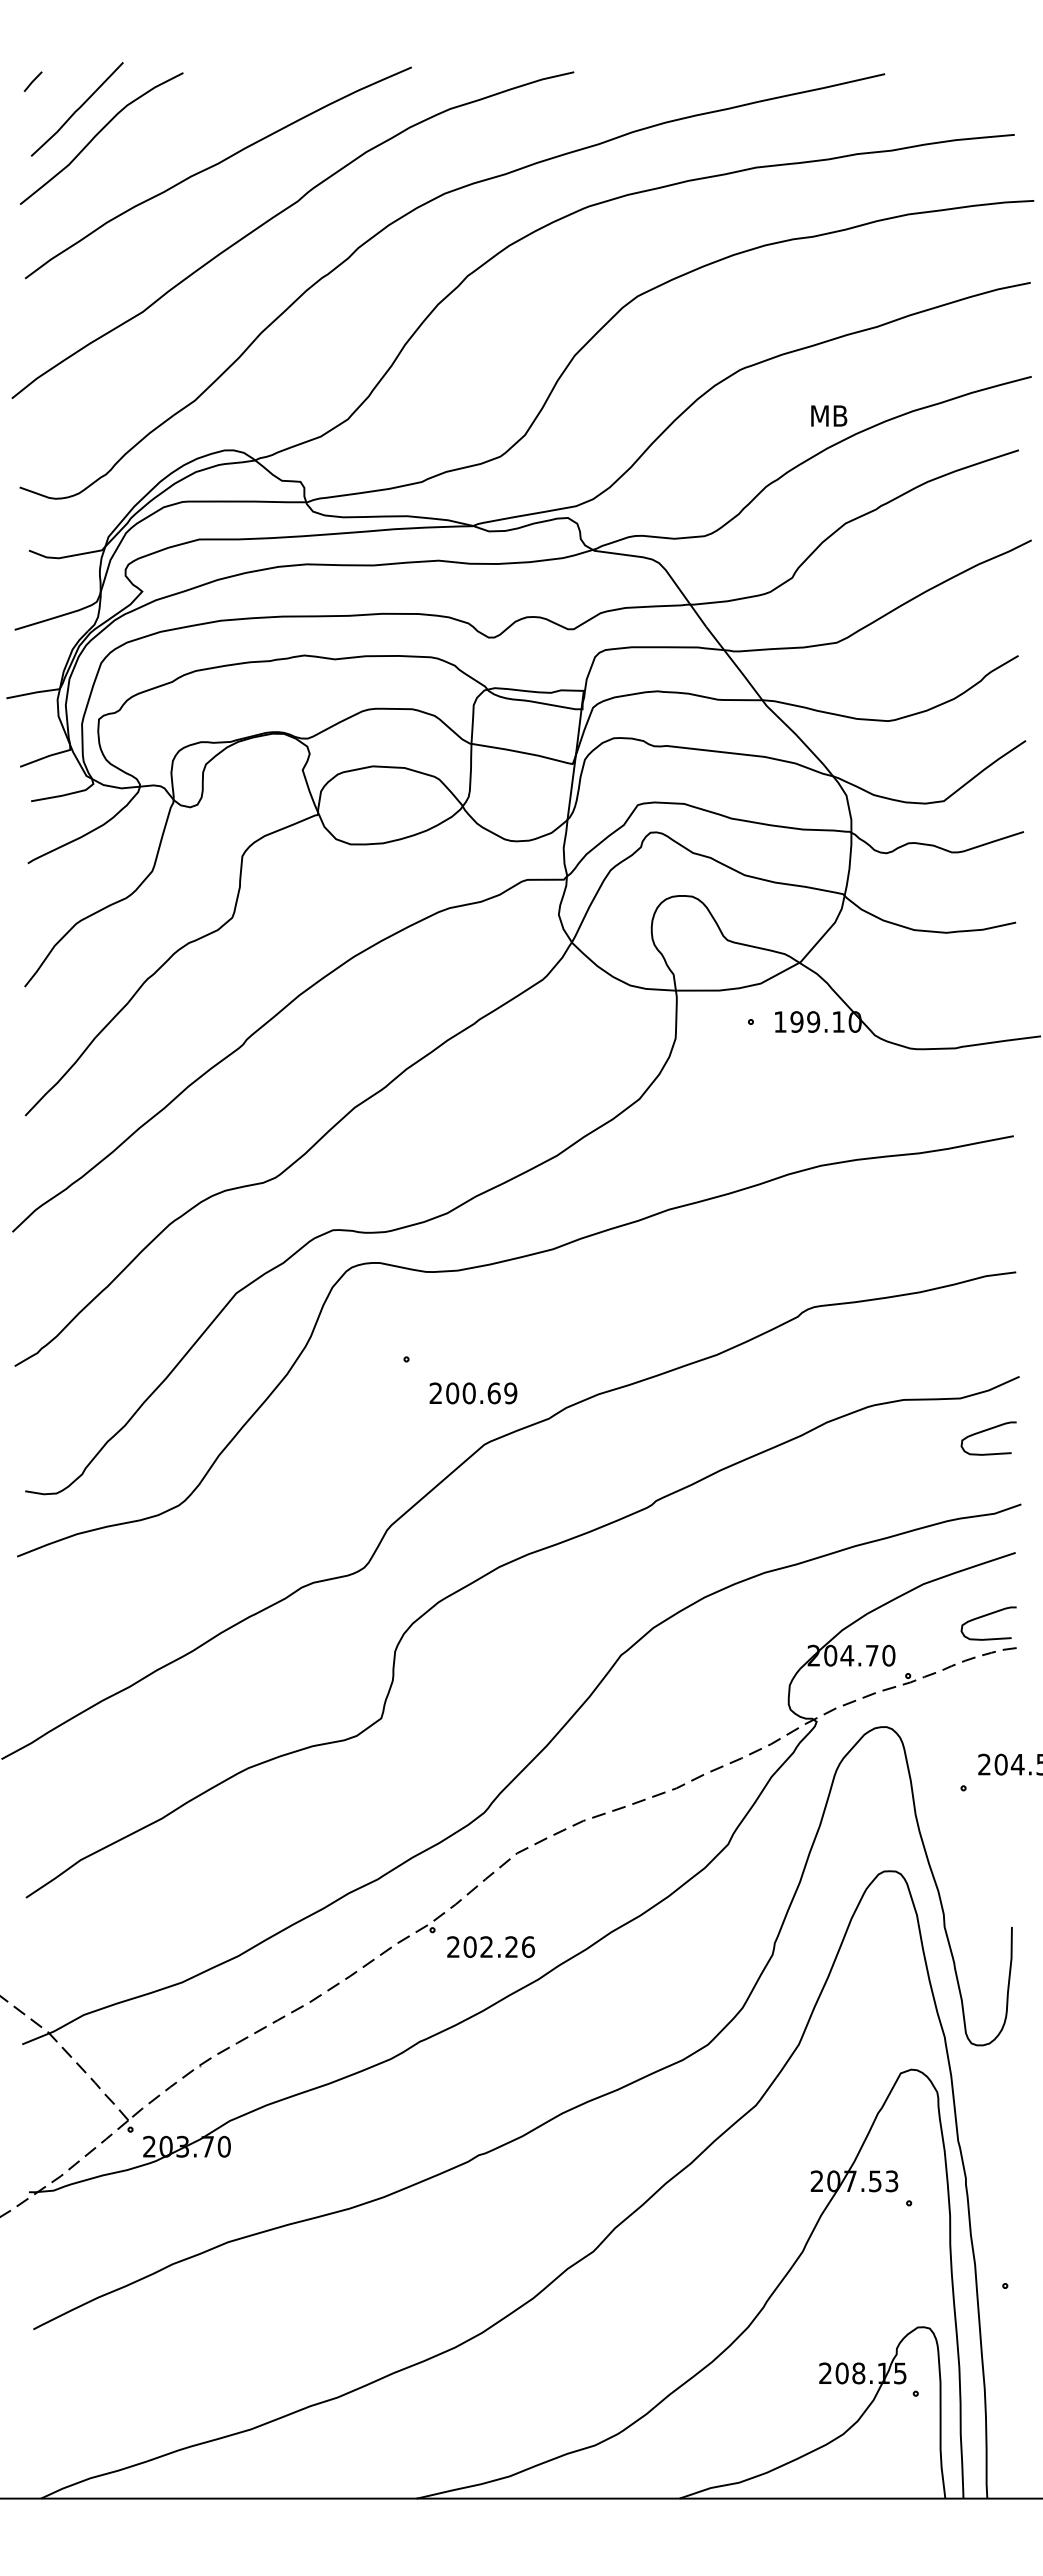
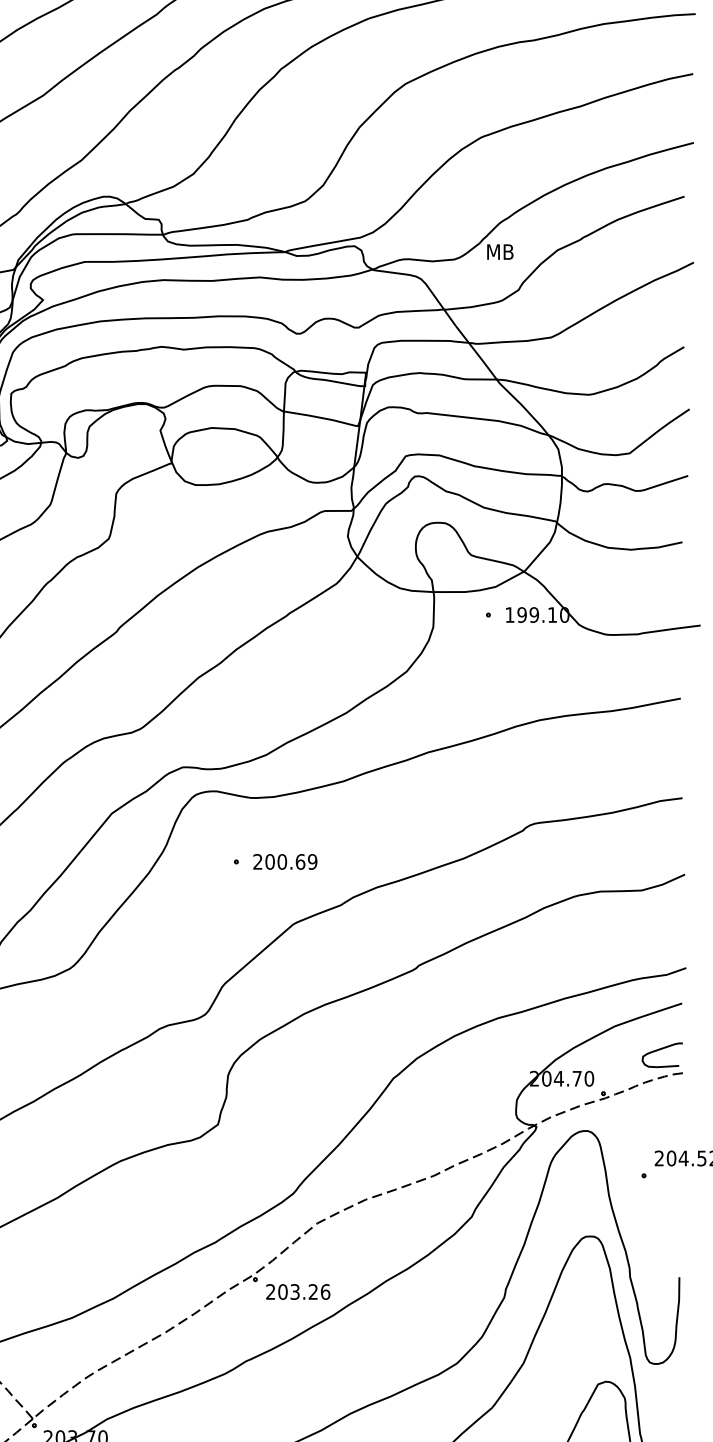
text: (829, 415) -> (500, 251), moved
text: (473, 1393) -> (285, 862), moved
curve: (985, 1431) -> (660, 914), removed
text: (486, 1947) -> (294, 1292), 202.26 -> 203.26

